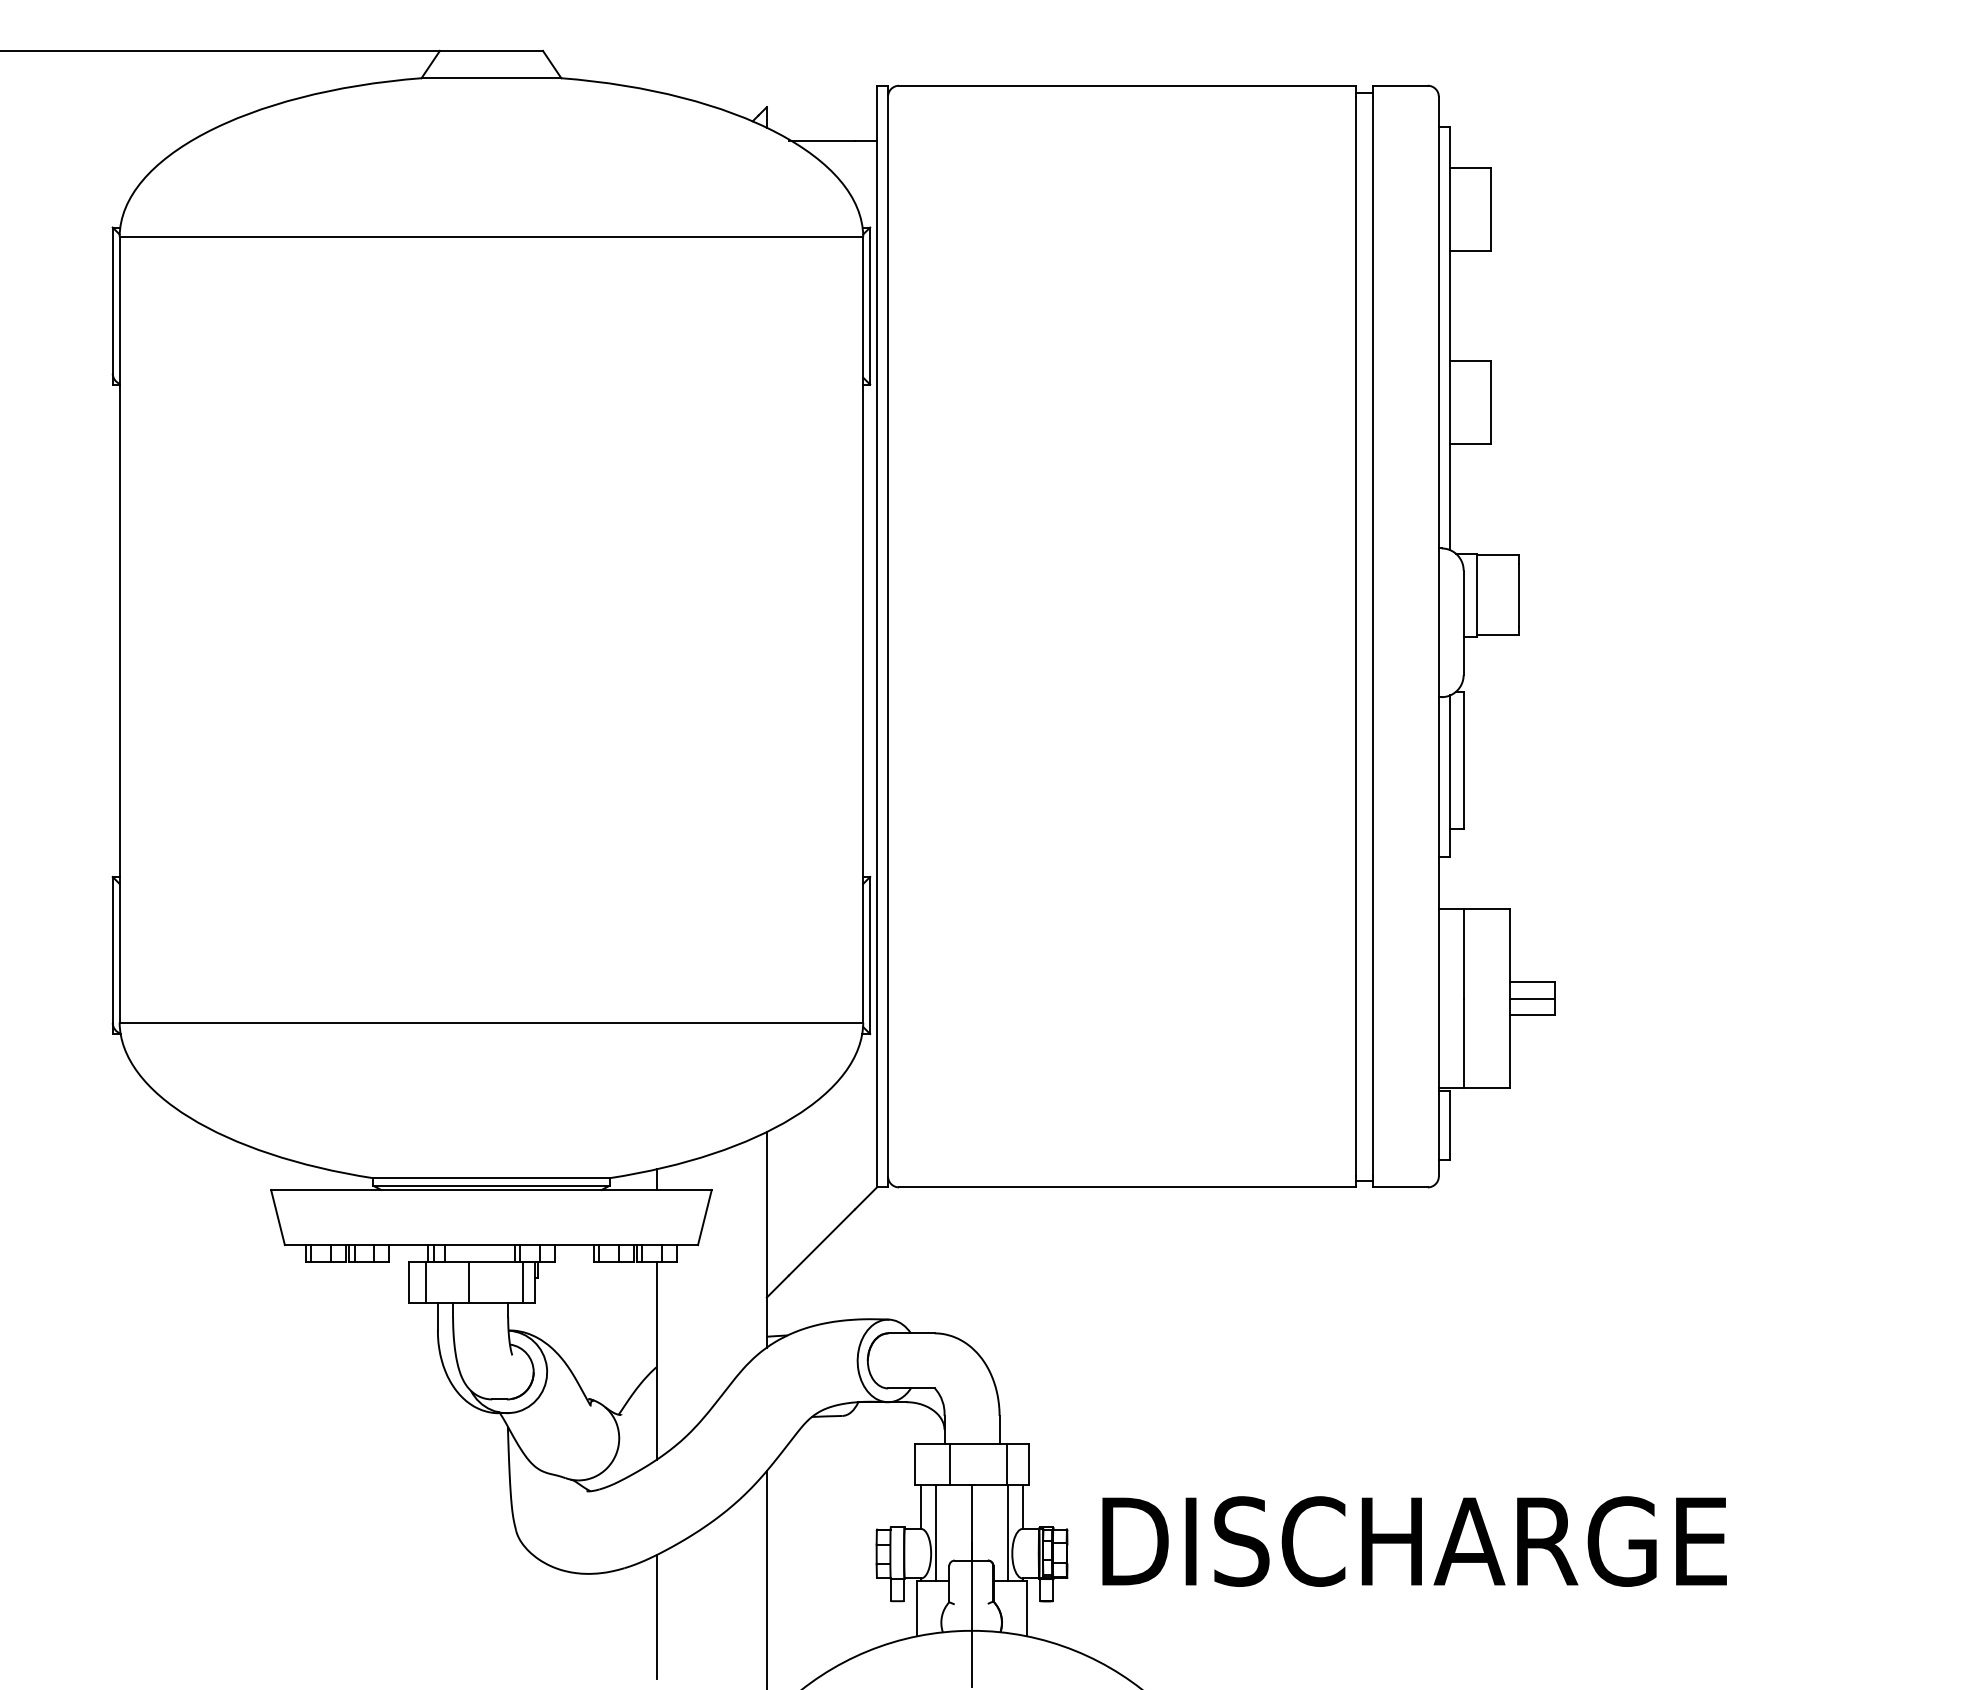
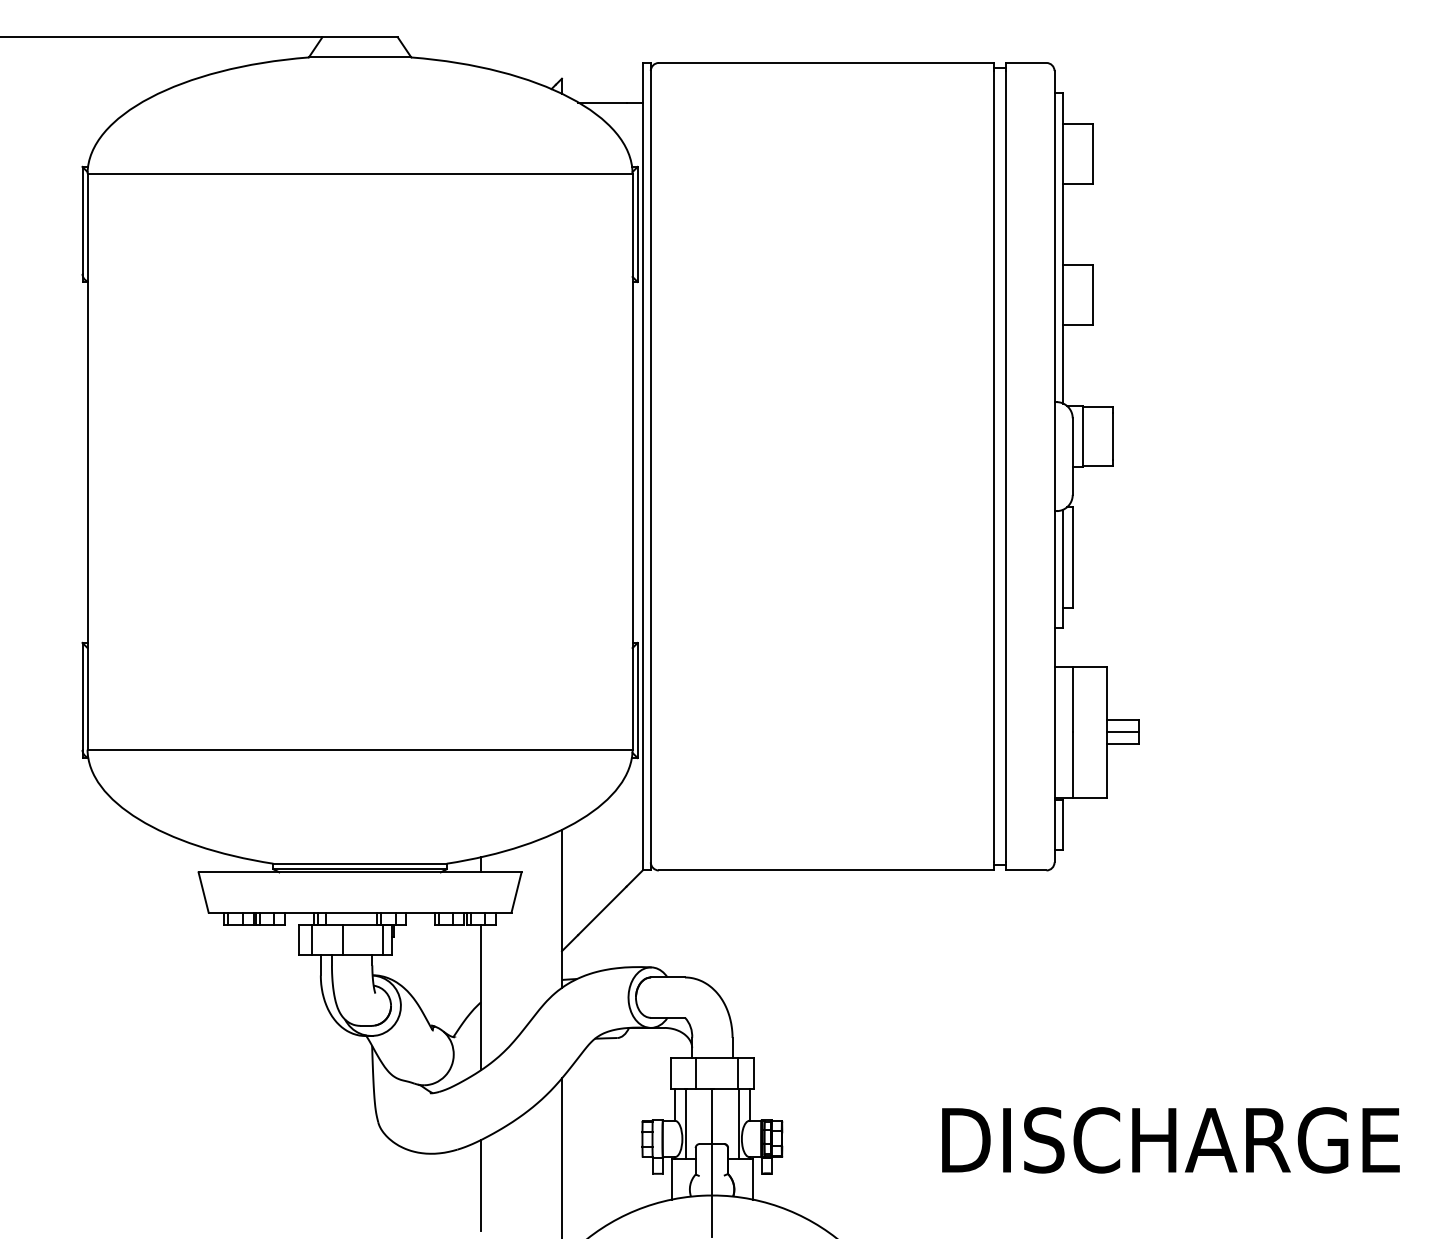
text: (1414, 1541) -> (1170, 1140), moved

